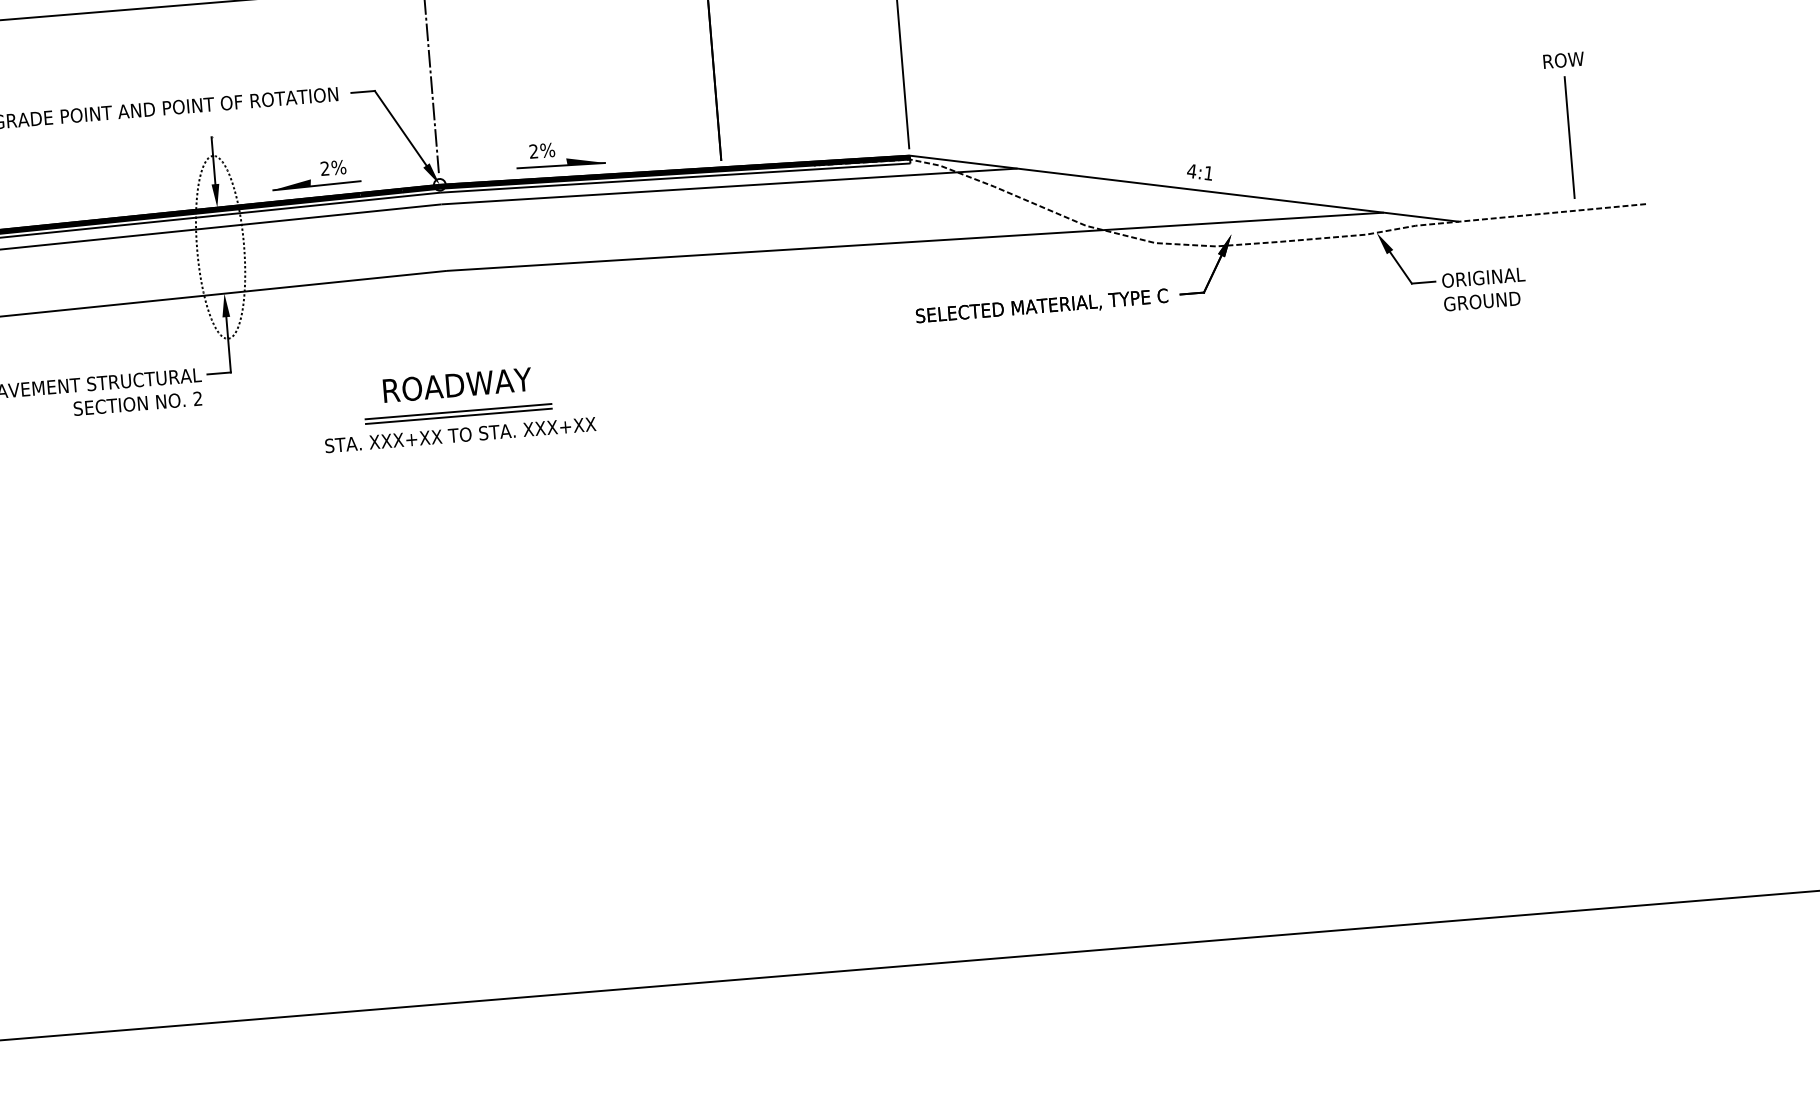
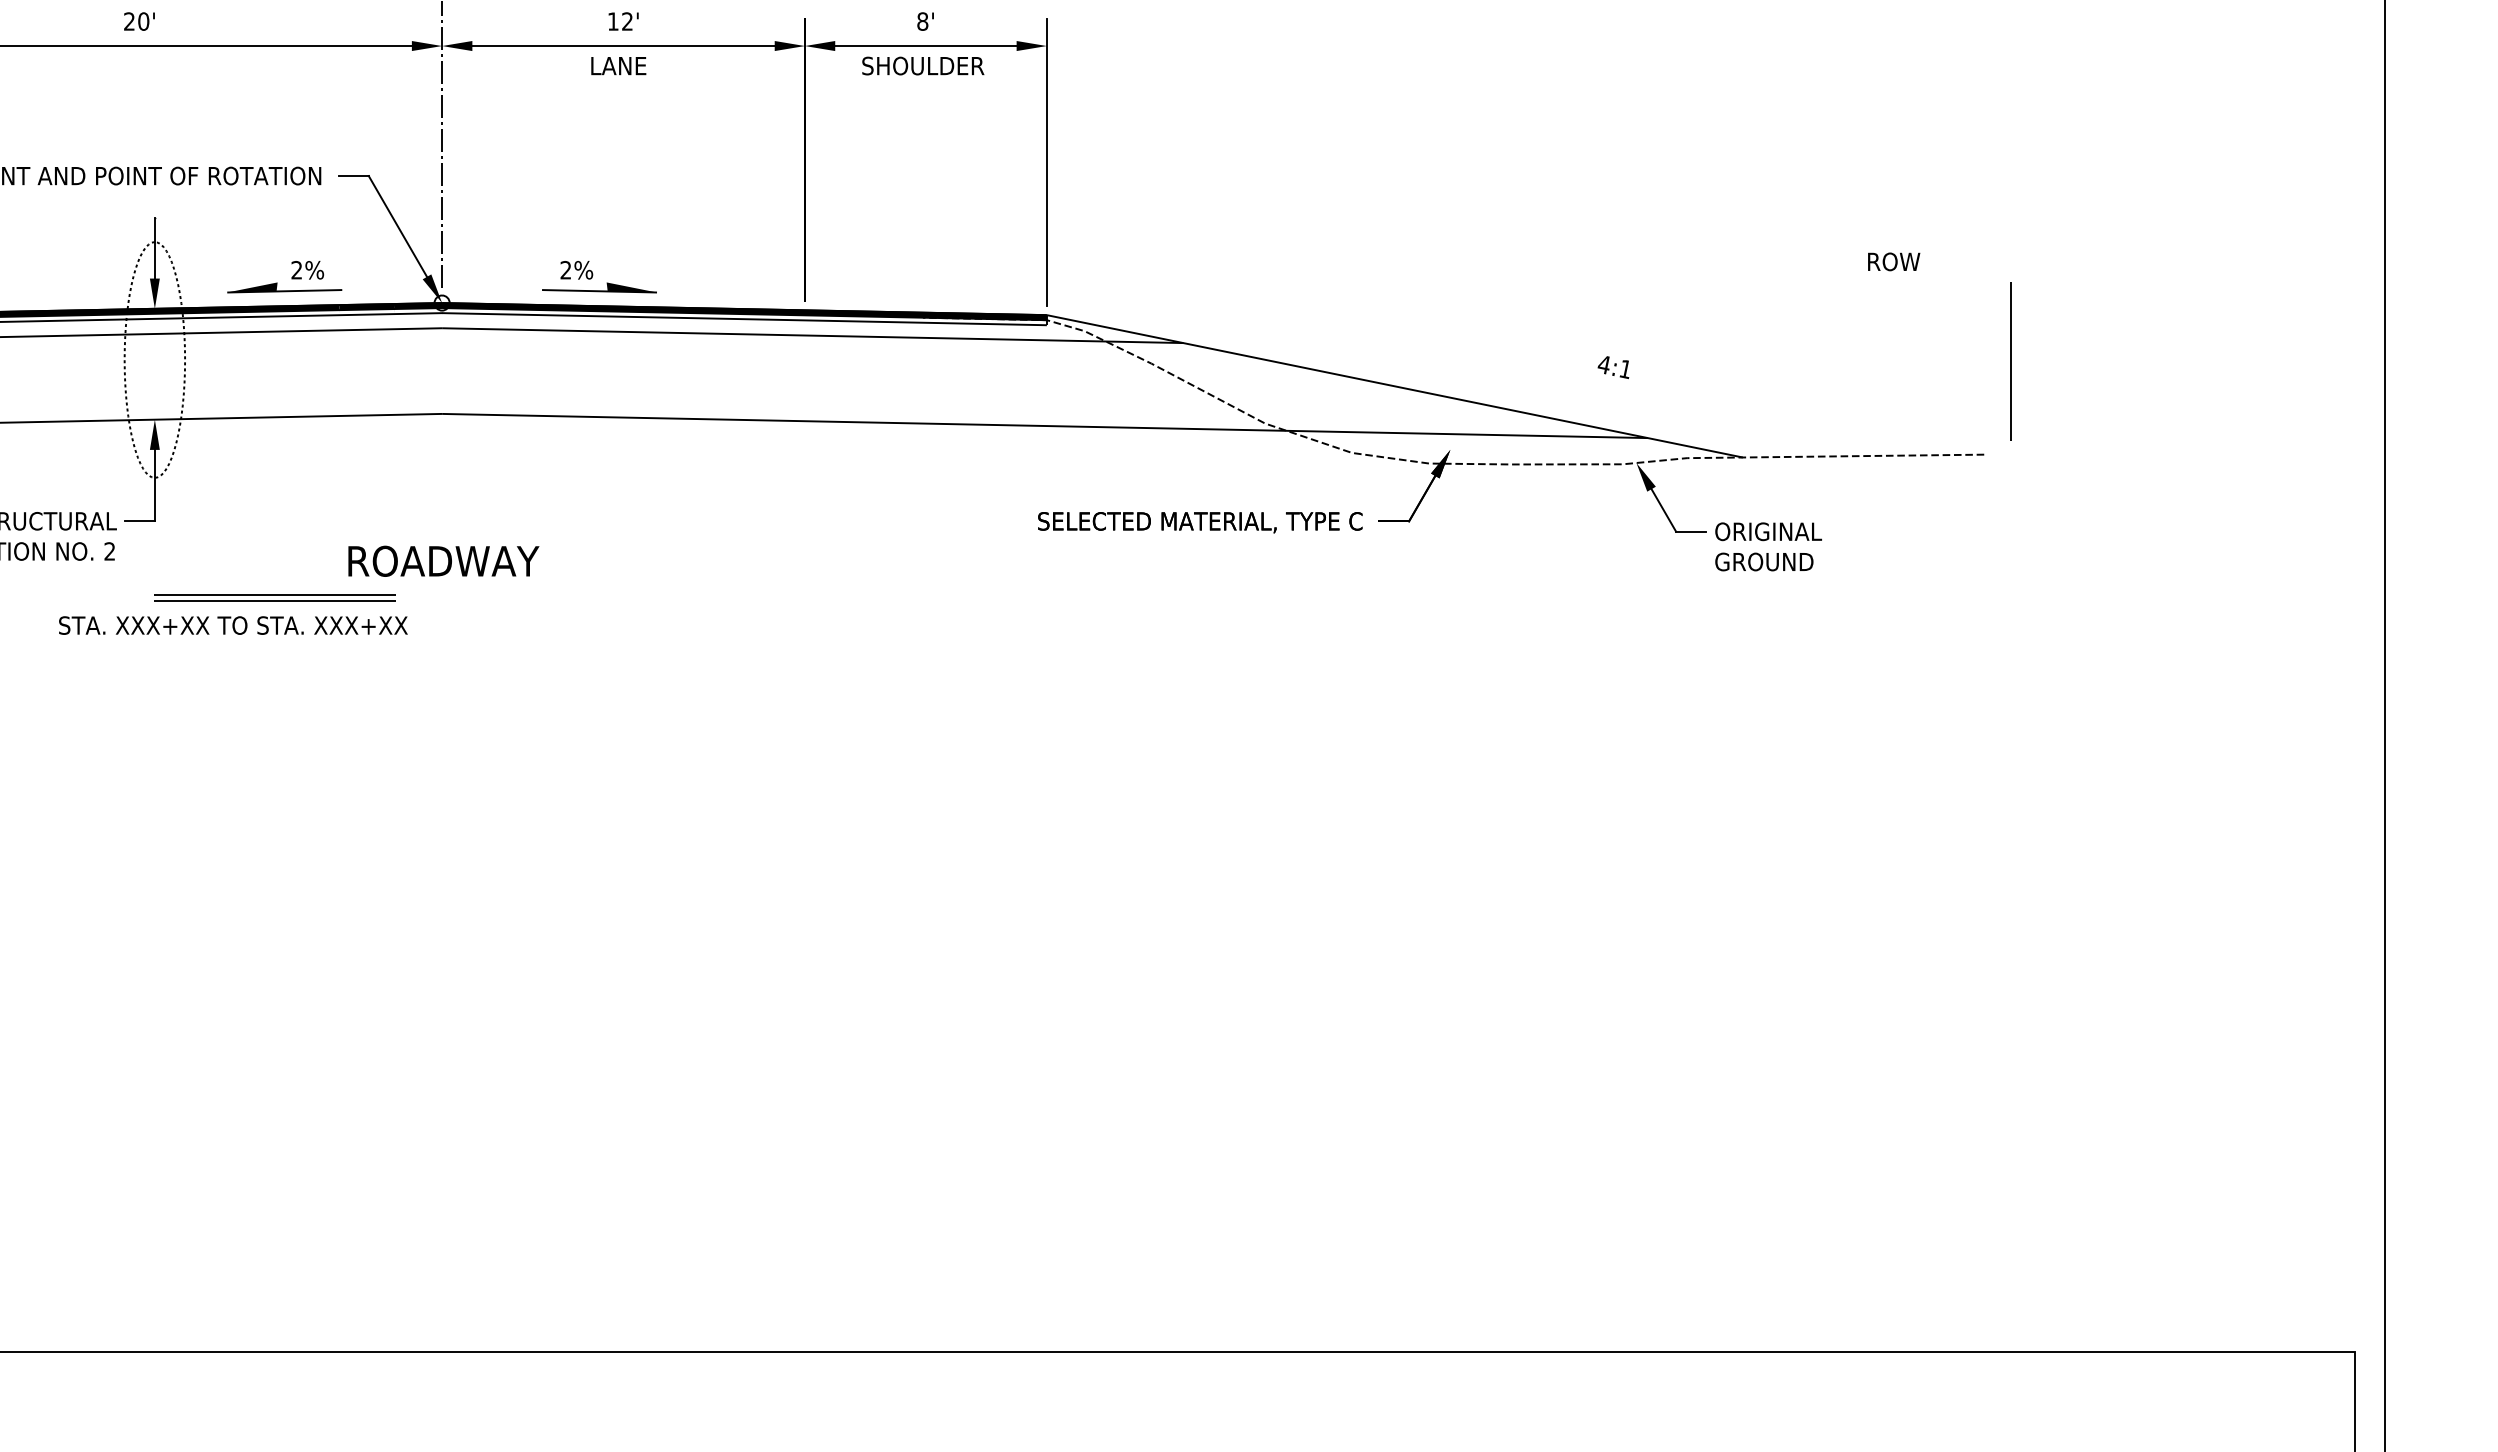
line: (1569, 137) -> (2010, 361), moved
text: (1199, 172) -> (1613, 367), moved
part: (458, 413) -> (274, 597), moved
text: (460, 435) -> (233, 625), moved

